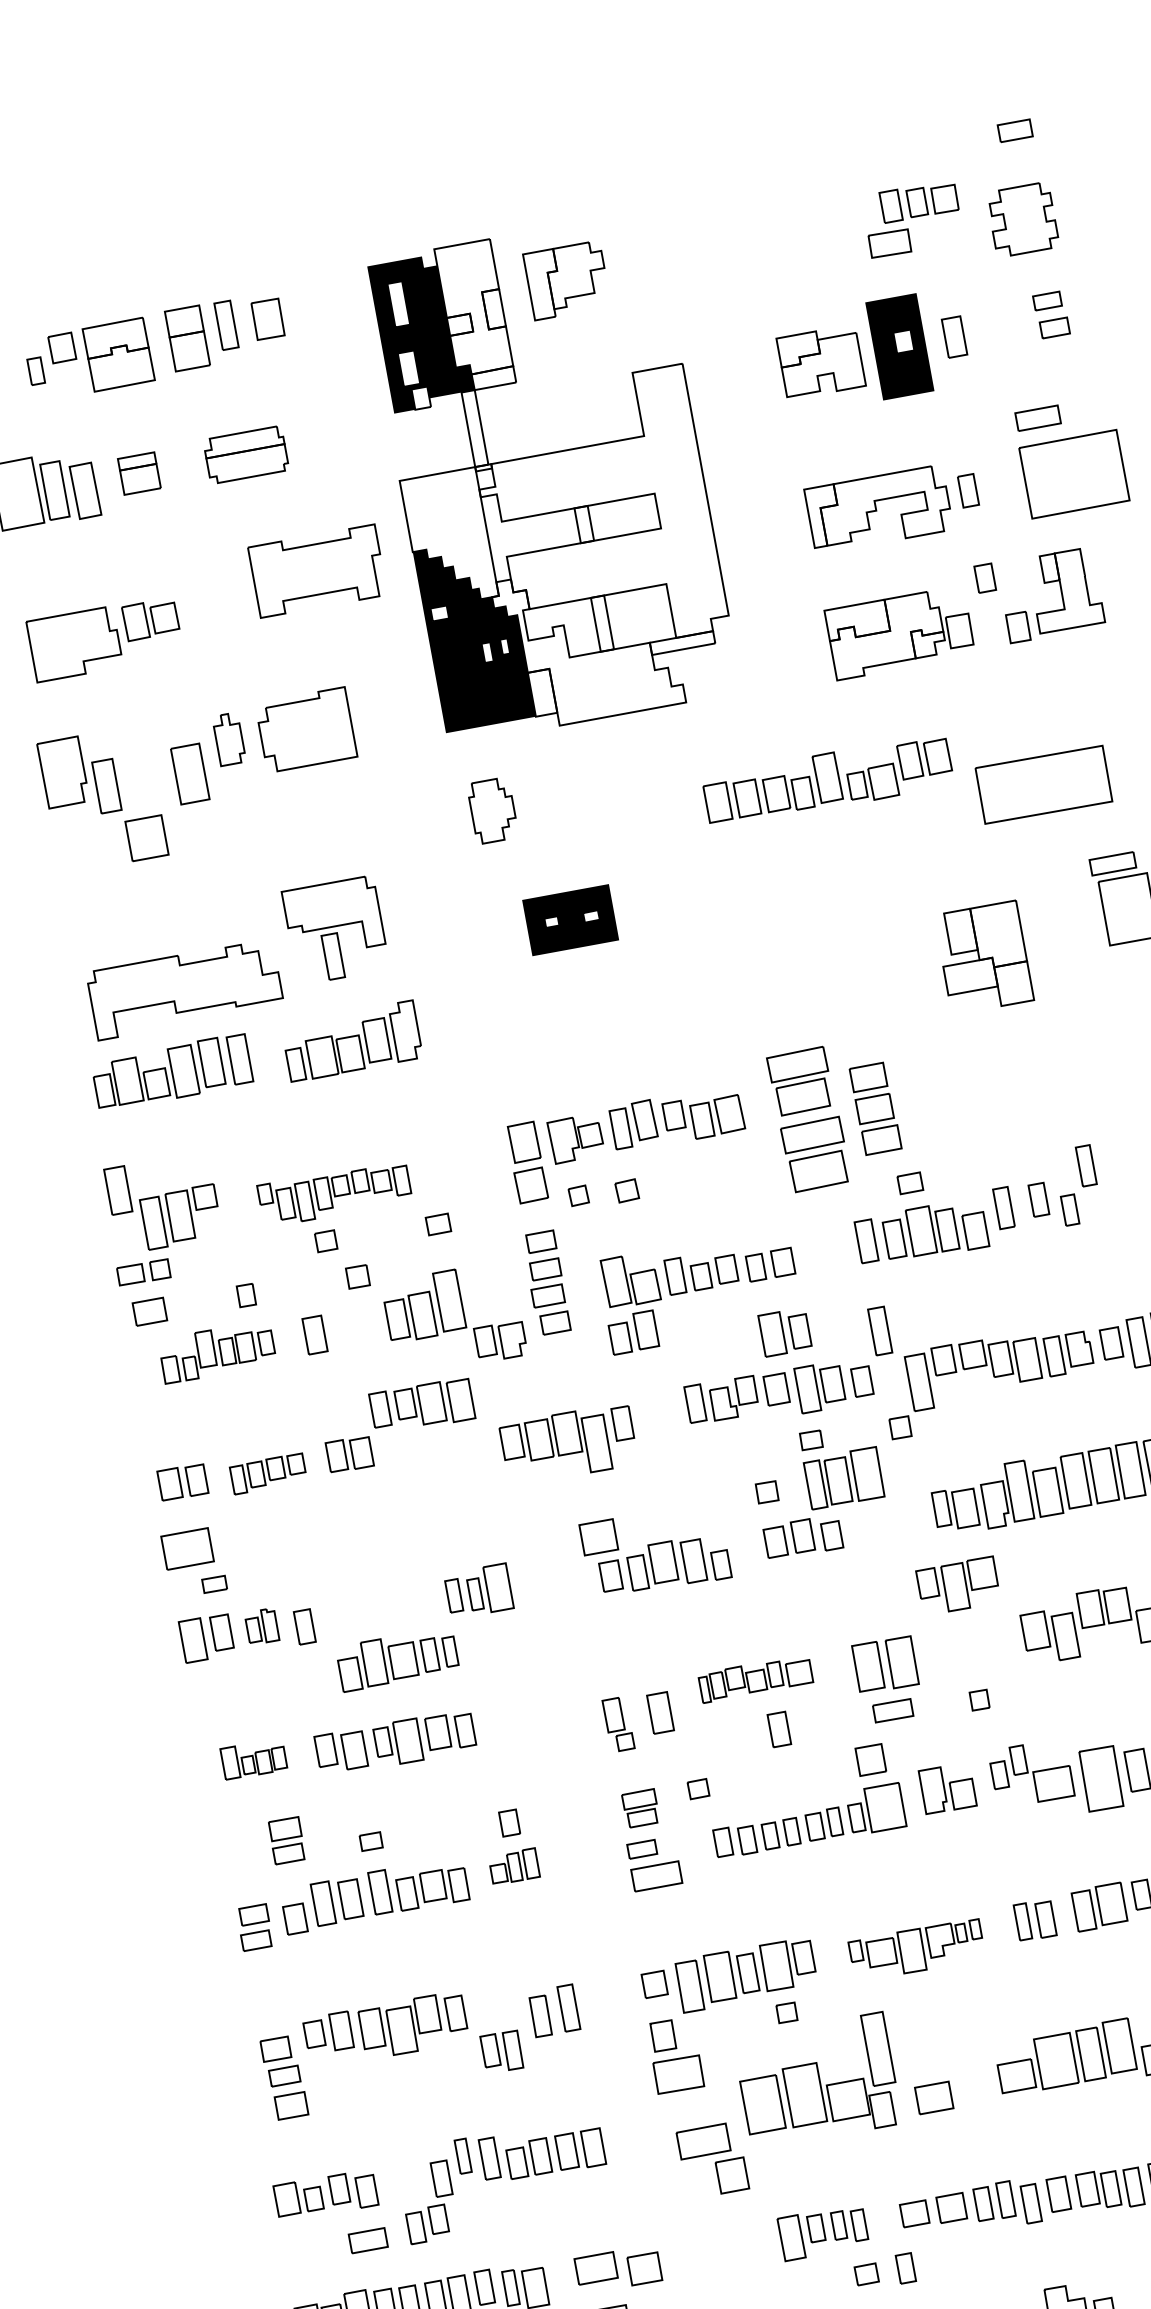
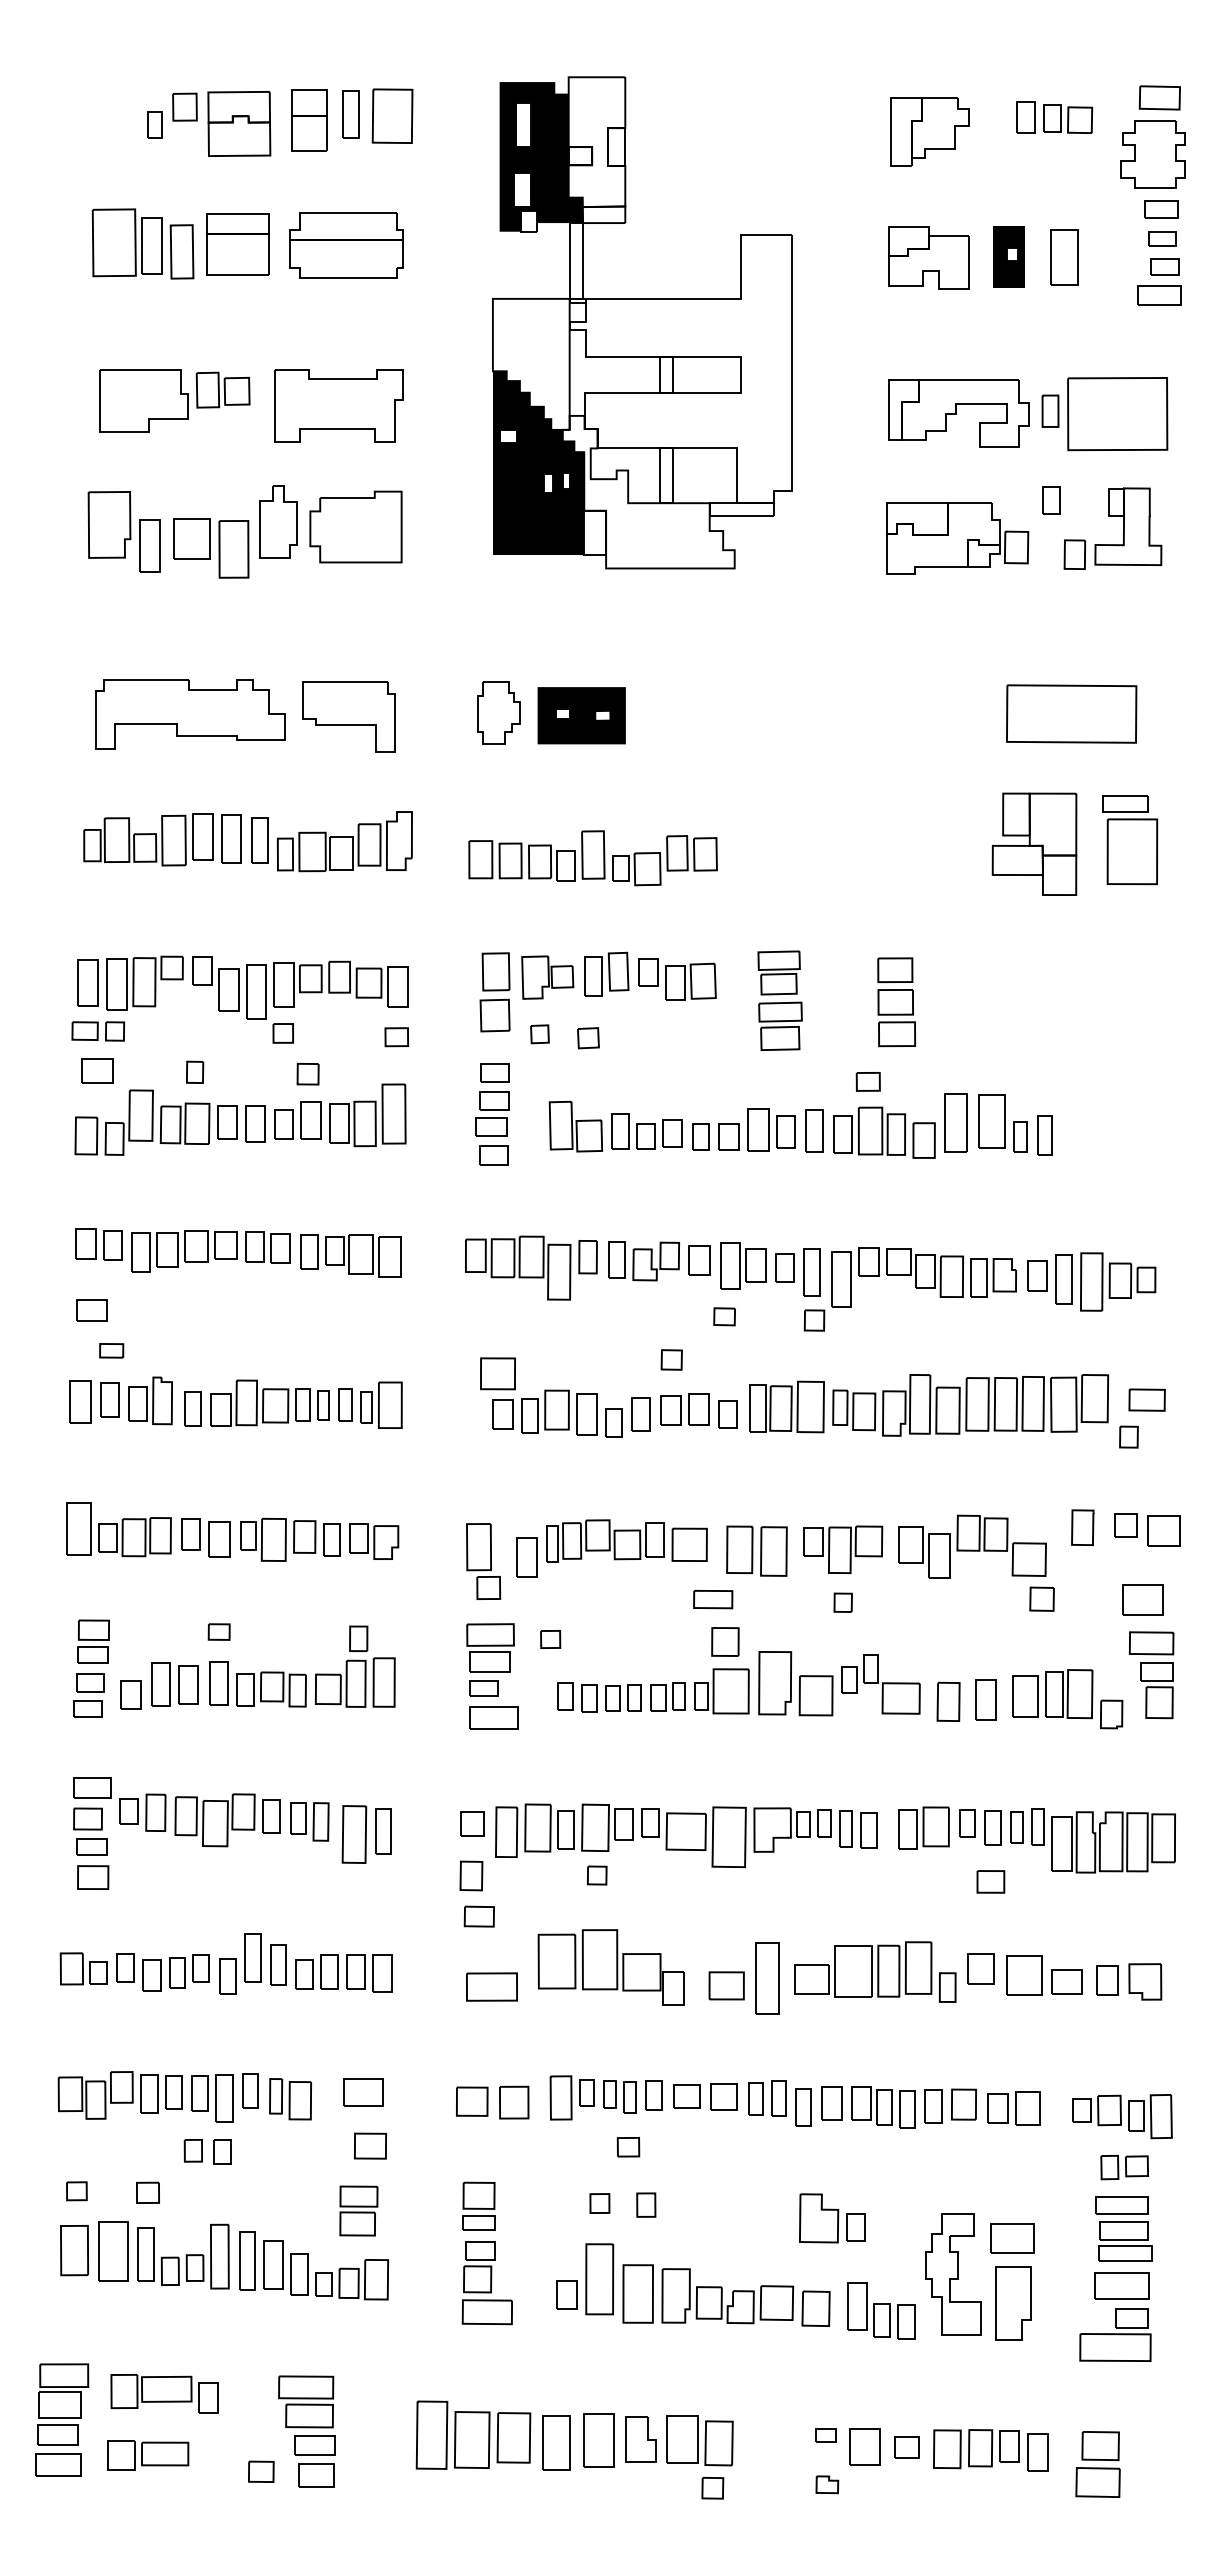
part: (1015, 130) -> (1161, 209), moved
part: (889, 243) -> (1159, 97), moved
part: (566, 280) -> (929, 131), moved
part: (267, 318) -> (392, 115), size x1.43
part: (954, 337) -> (1064, 257), size x1.43
part: (899, 346) -> (1008, 256), size x0.62
part: (1038, 418) -> (1159, 295), moved
part: (246, 454) -> (346, 245), size x1.43
part: (138, 473) -> (237, 244), size x1.67
part: (1074, 474) -> (1117, 414), moved
part: (317, 570) -> (338, 405), moved
part: (229, 738) -> (278, 521), size x1.43
part: (827, 781) -> (592, 858), moved
part: (492, 810) -> (498, 712), moved
part: (146, 838) -> (191, 538), moved
part: (570, 919) -> (581, 715), moved
part: (333, 956) -> (259, 840), moved
part: (983, 956) -> (1034, 843), moved
part: (185, 989) -> (190, 714), moved
part: (875, 1108) -> (896, 1002), moved
part: (808, 1119) -> (779, 1000), size x0.71
part: (1086, 1165) -> (1044, 1135), moved
part: (117, 1190) -> (87, 982), moved
part: (334, 1192) -> (300, 987), size x1.43
part: (1038, 1200) -> (991, 1121), size x1.67
part: (1003, 1207) -> (955, 1122), size x1.43
part: (879, 1330) -> (811, 1272), moved
part: (785, 1331) -> (771, 1129), moved
part: (632, 1332) -> (297, 1120), moved
part: (501, 1341) -> (374, 1541), moved
part: (216, 1351) -> (155, 1122), size x1.43
part: (421, 1405) -> (350, 1255), moved
part: (568, 1443) -> (531, 1267), moved
part: (268, 1473) -> (184, 1251), size x1.43
part: (843, 1477) -> (786, 1406), moved
part: (187, 1548) -> (91, 1310), size x0.62
part: (958, 1585) -> (843, 1549), moved
part: (261, 1626) -> (150, 1400), size x1.43
part: (396, 1658) -> (269, 1402), moved
part: (755, 1678) -> (626, 1540), size x1.43
part: (893, 1710) -> (713, 1599), moved
part: (618, 1724) -> (483, 1561), size x1.43
part: (778, 1729) -> (640, 1414), moved
part: (253, 1758) -> (118, 1529), size x1.67
part: (1101, 1778) -> (948, 1701), size x0.62
part: (947, 1788) -> (795, 1683), size x1.43
part: (640, 1807) -> (490, 1647), size x1.43
part: (286, 1840) -> (93, 1641), moved
part: (514, 1866) -> (355, 1682), size x1.67
part: (917, 1950) -> (736, 1837), size x1.43
part: (540, 2016) -> (354, 1834), size x1.43
part: (878, 2048) -> (767, 1978), moved
part: (501, 2051) -> (309, 1821), moved
part: (677, 2074) -> (478, 1916), size x0.62
part: (462, 2155) -> (252, 1957), size x1.43
part: (732, 2175) -> (514, 2102), moved
part: (427, 2224) -> (189, 1971), moved
part: (368, 2240) -> (92, 1787), moved
part: (645, 2268) -> (472, 2101), moved
part: (905, 2268) -> (653, 2095), moved

